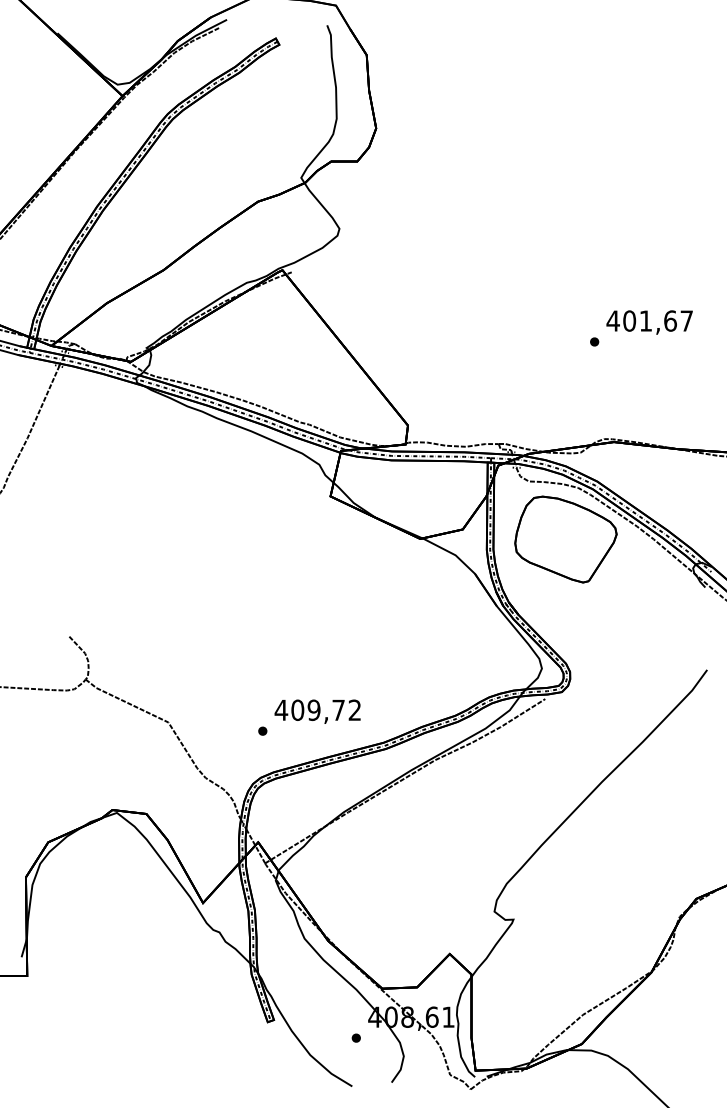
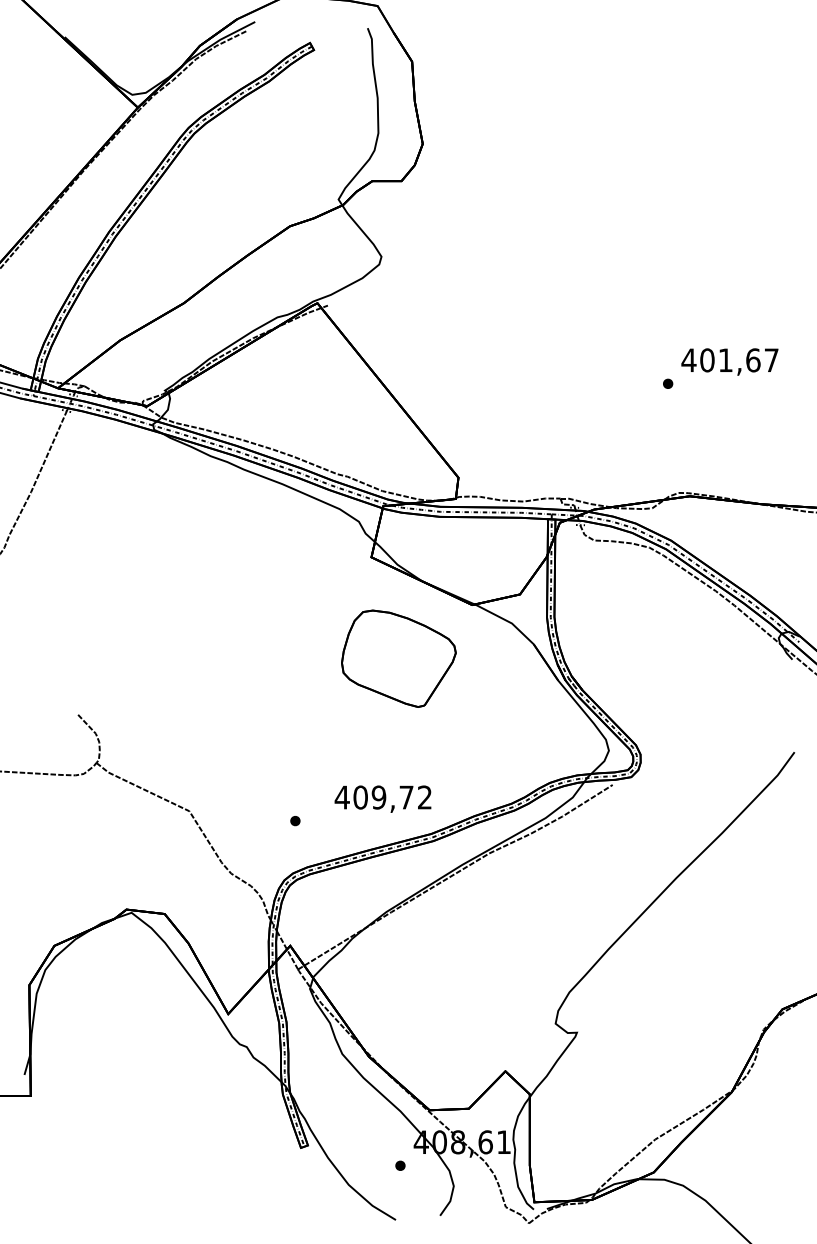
part: (565, 539) -> (398, 658), moved
text: (317, 711) -> (382, 798), moved

